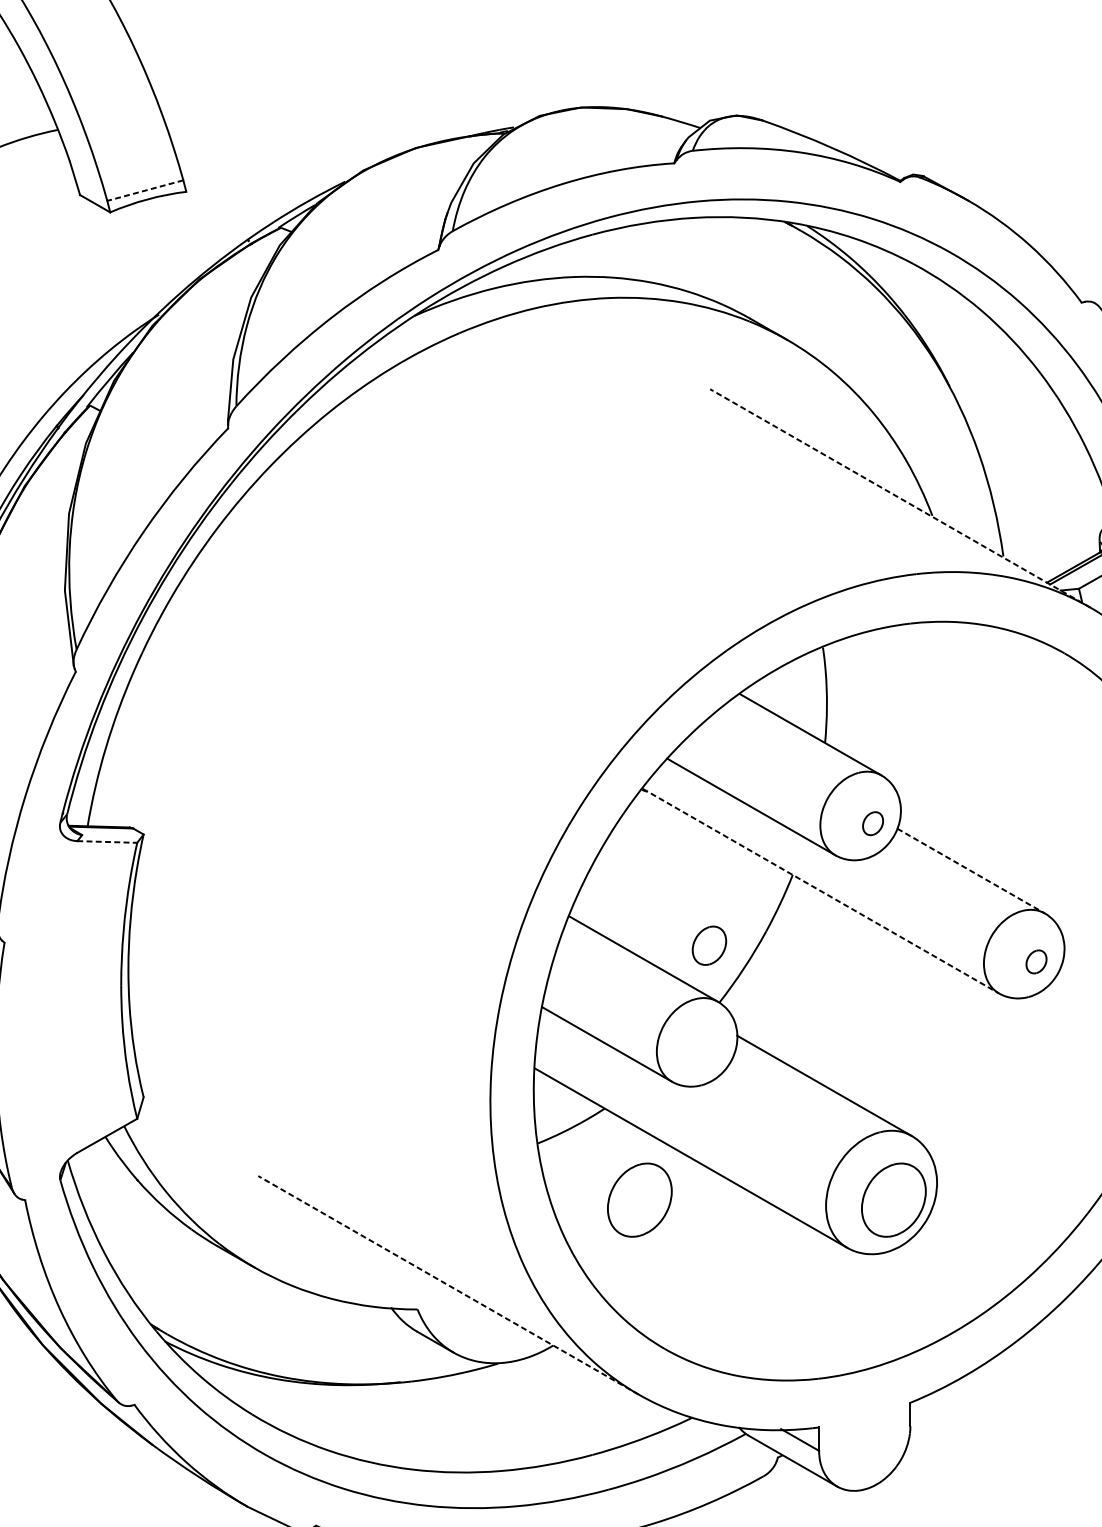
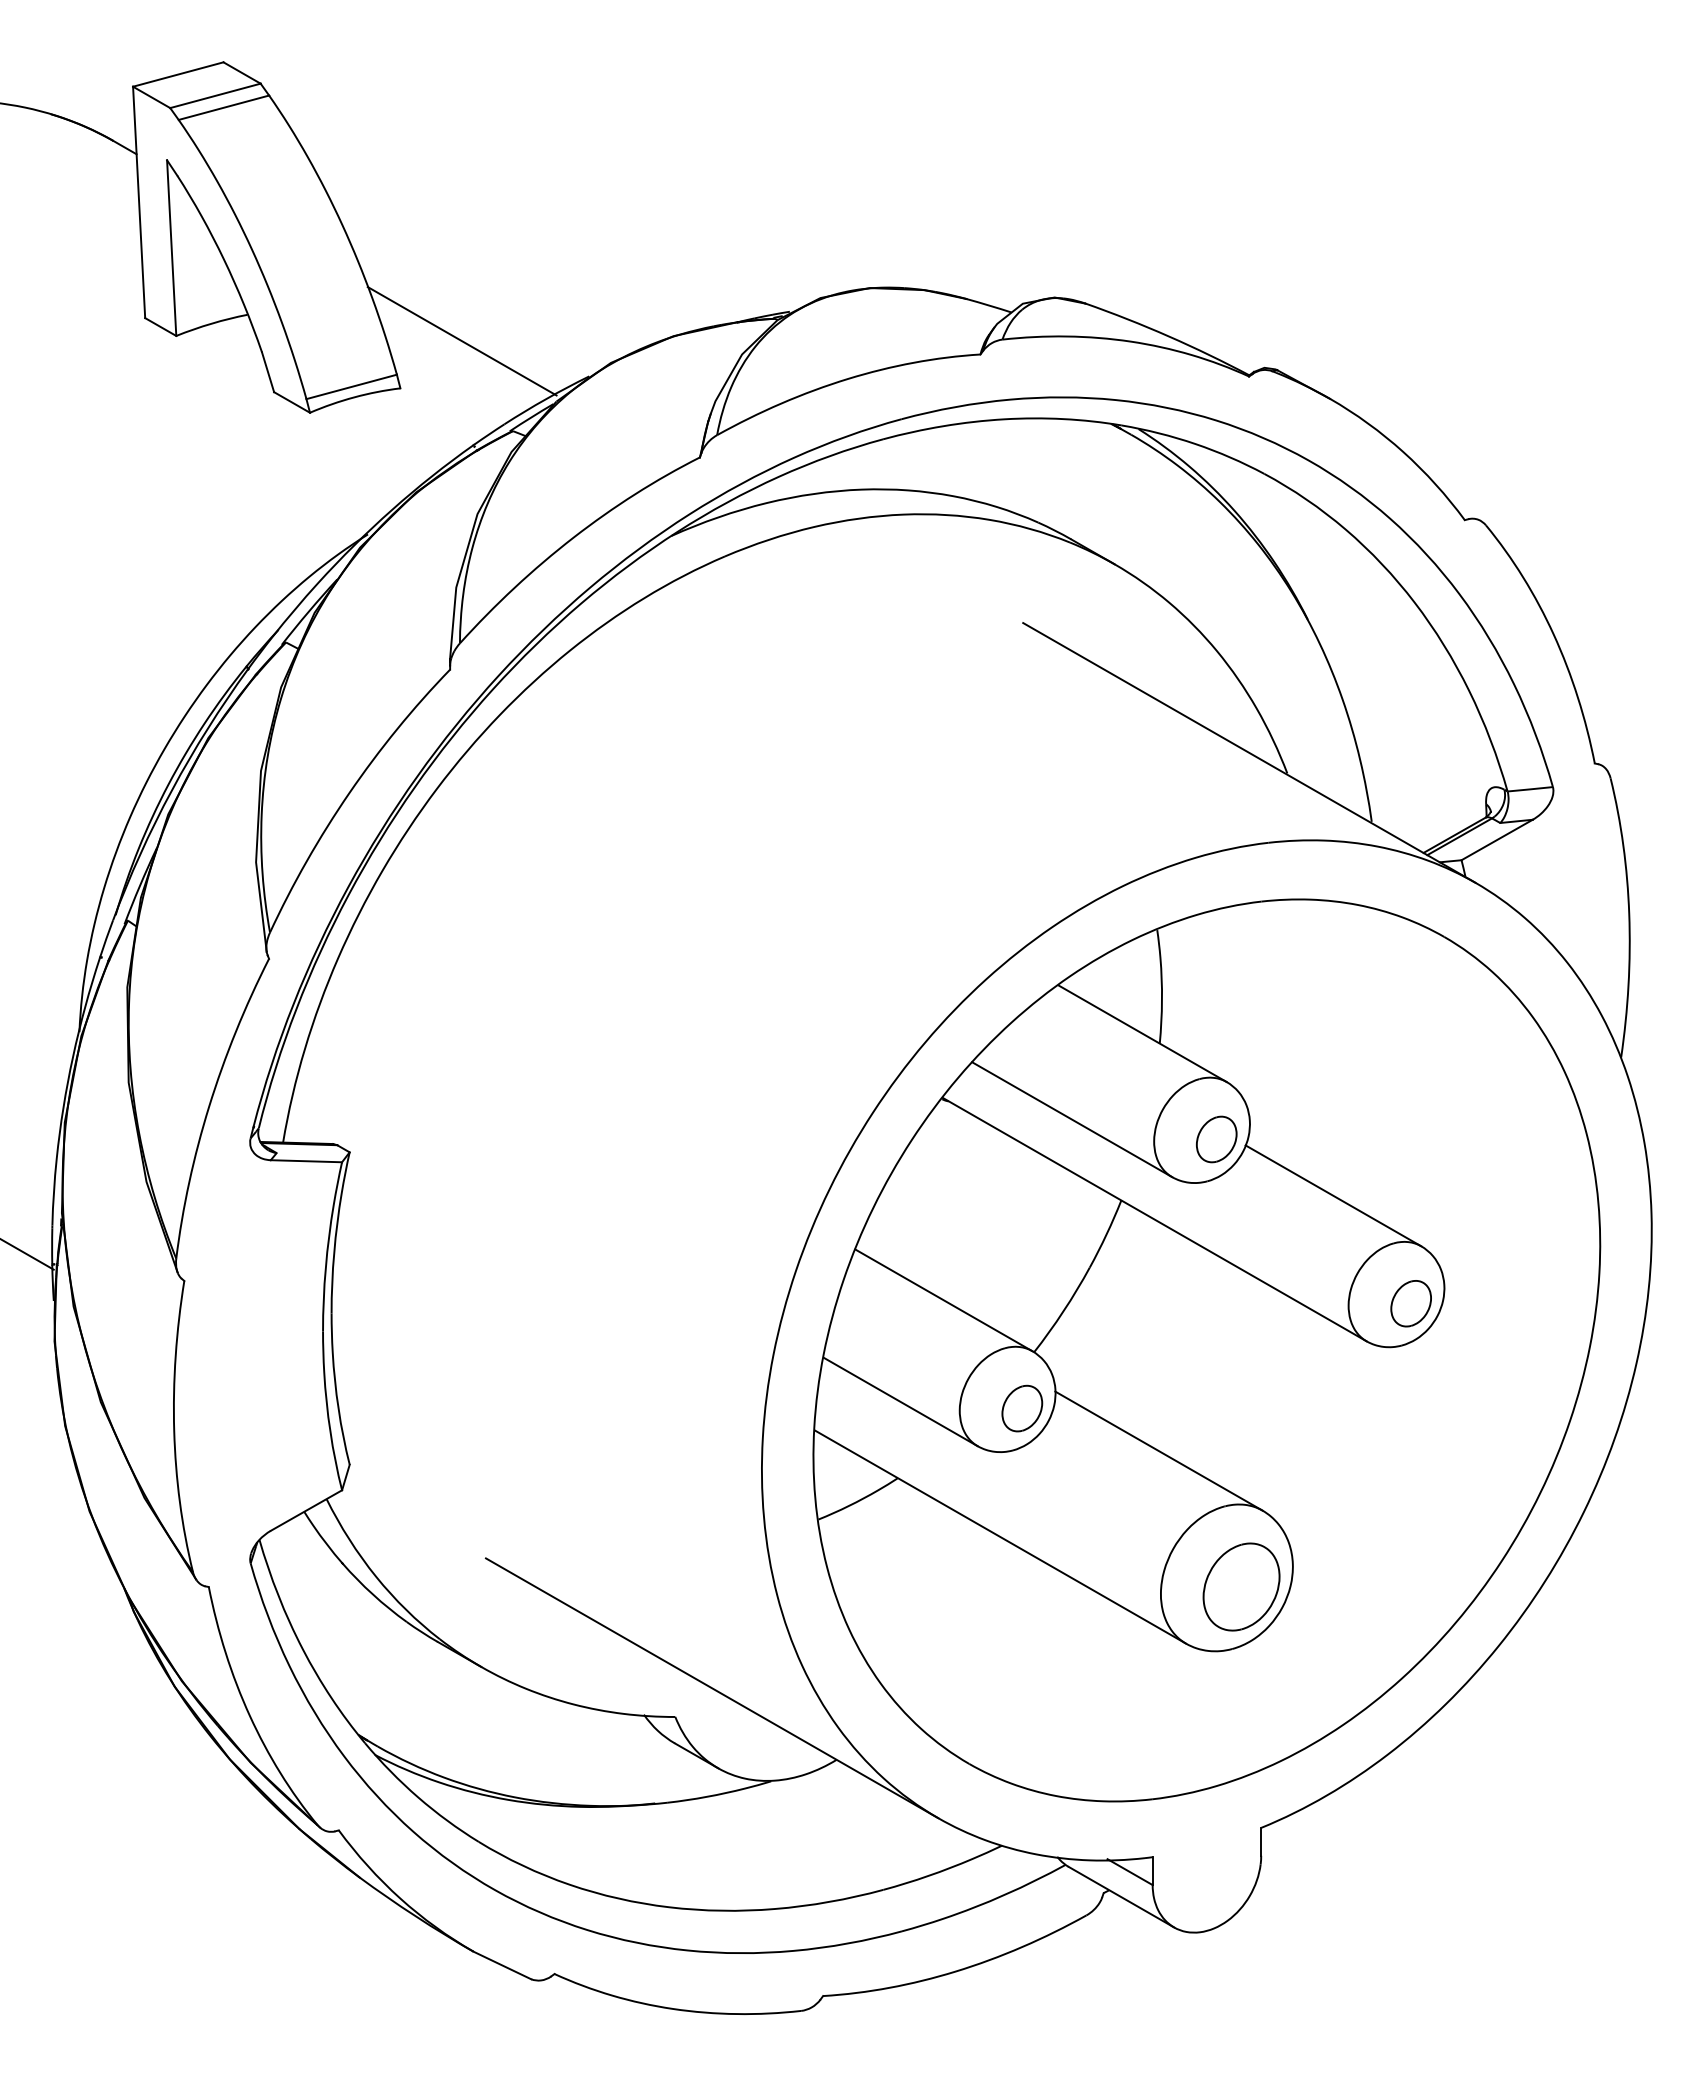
line: (237, 152) -> (461, 341), added
line: (145, 190) -> (351, 386), dashed -> solid
line: (900, 498) -> (1249, 752), dashed -> solid
part: (872, 823) -> (1216, 1139), size x1.67
line: (107, 842) -> (306, 1161), dashed -> solid
line: (971, 871) -> (1333, 1196), dashed -> solid
line: (821, 891) -> (1155, 1219), dashed -> solid
part: (709, 945) -> (1022, 1408), moved
part: (1036, 961) -> (1410, 1303), size x1.67
part: (639, 1199) -> (939, 1586), removed
line: (448, 1285) -> (712, 1688), dashed -> solid

